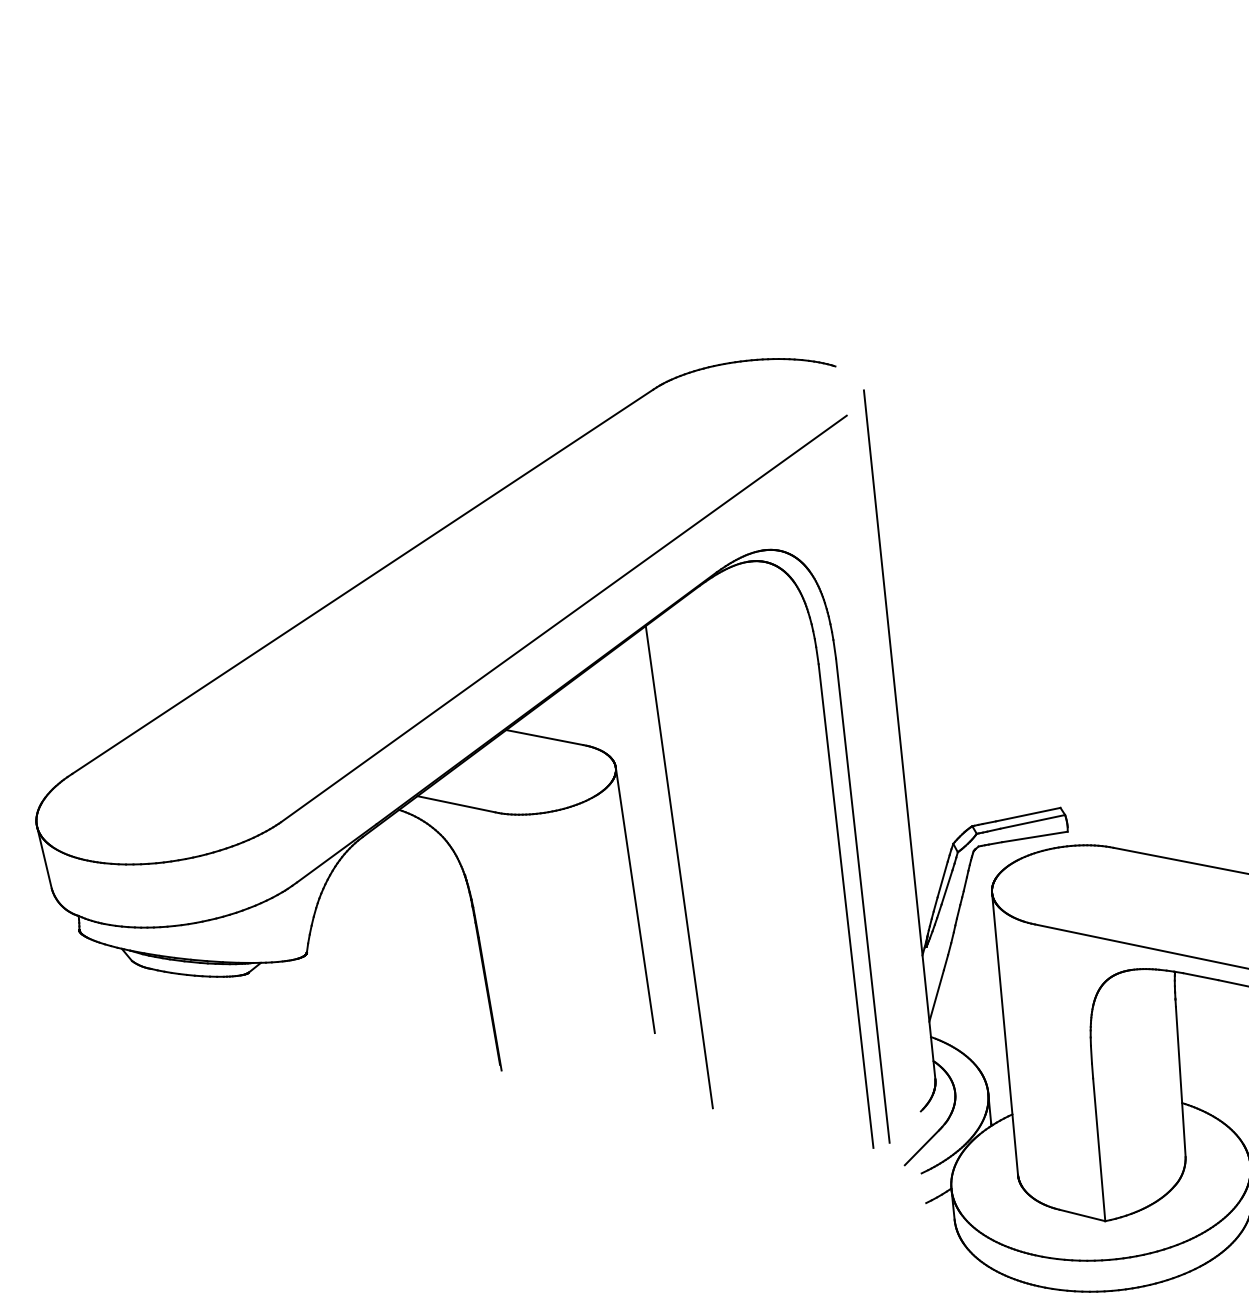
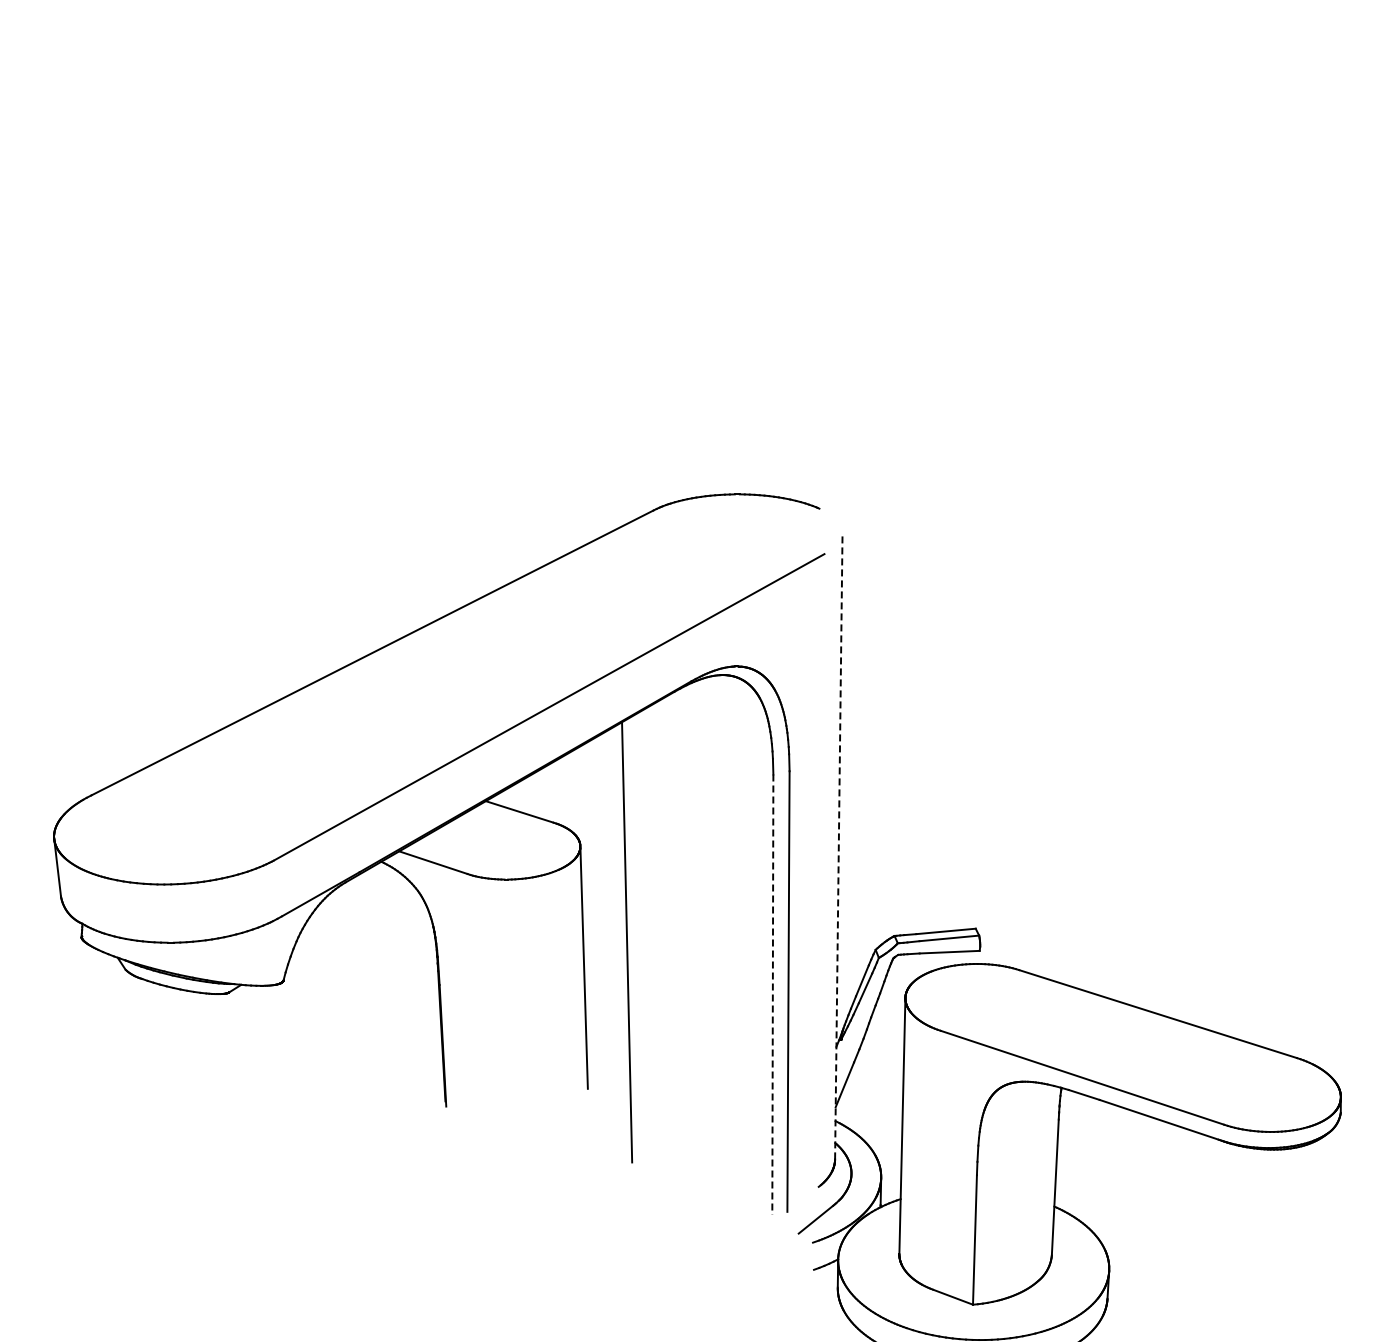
line: (899, 733) -> (838, 845), solid -> dashed
line: (845, 907) -> (772, 995), solid -> dashed

